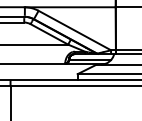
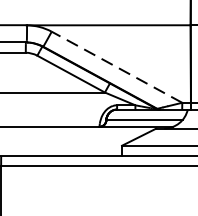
line: (74, 30) -> (116, 67), solid -> dashed

